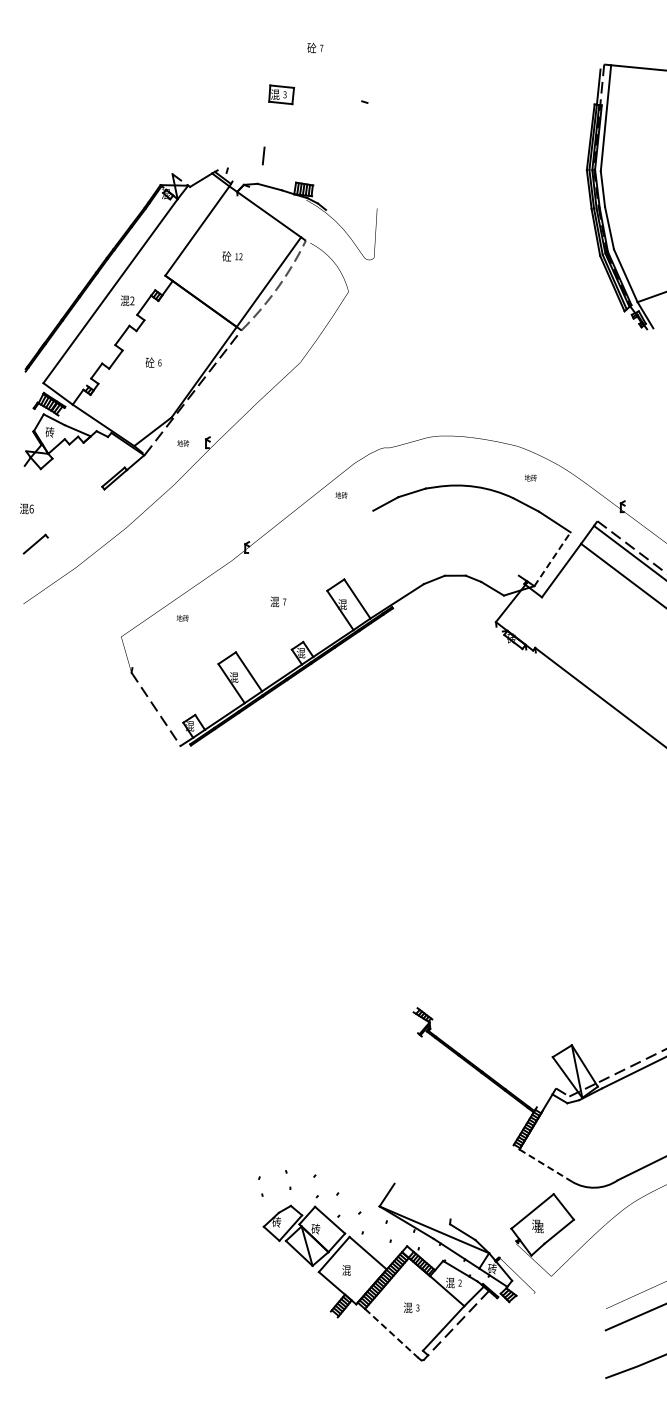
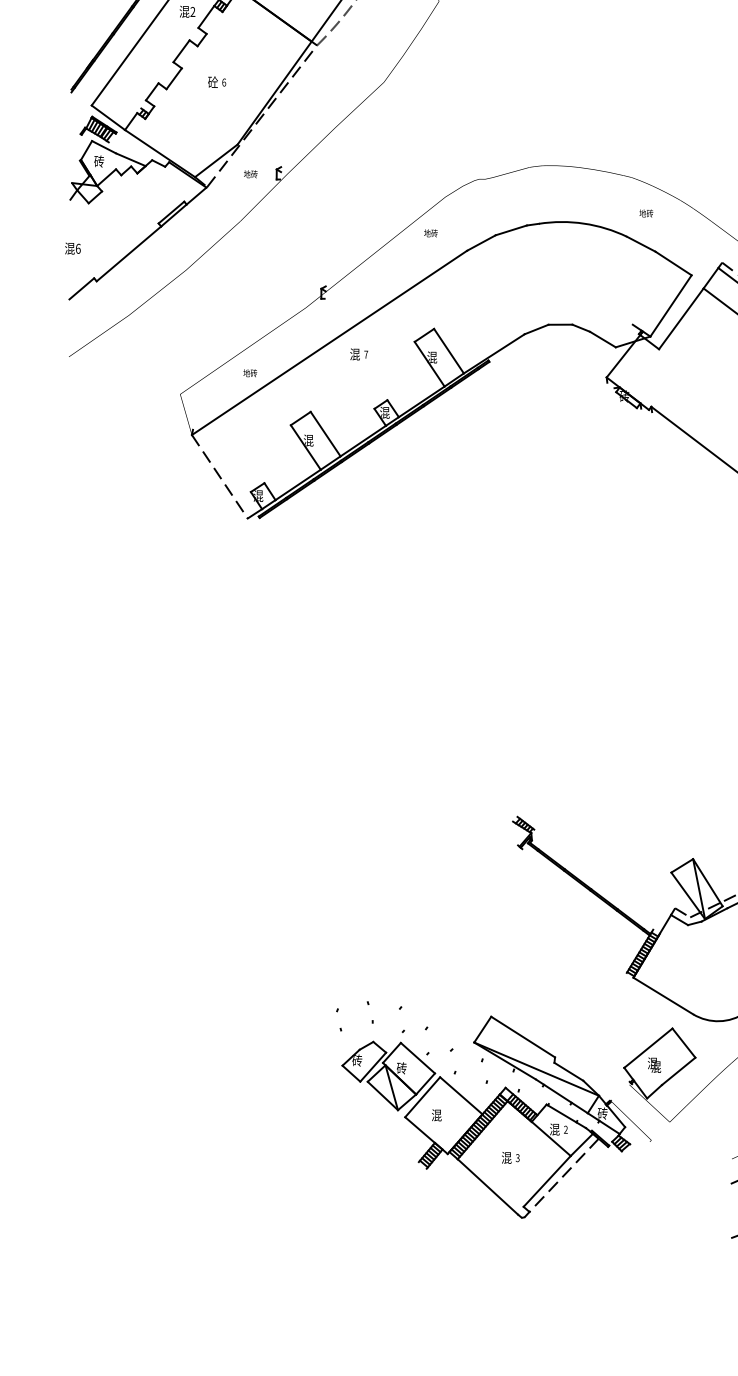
line: (75, 513) -> (128, 253), added
line: (552, 558) -> (671, 305), dashed -> solid
line: (252, 591) -> (329, 342), added
line: (545, 1165) -> (663, 995), dashed -> solid
line: (422, 1201) -> (523, 1036), added
line: (391, 1333) -> (487, 1187), dashed -> solid

